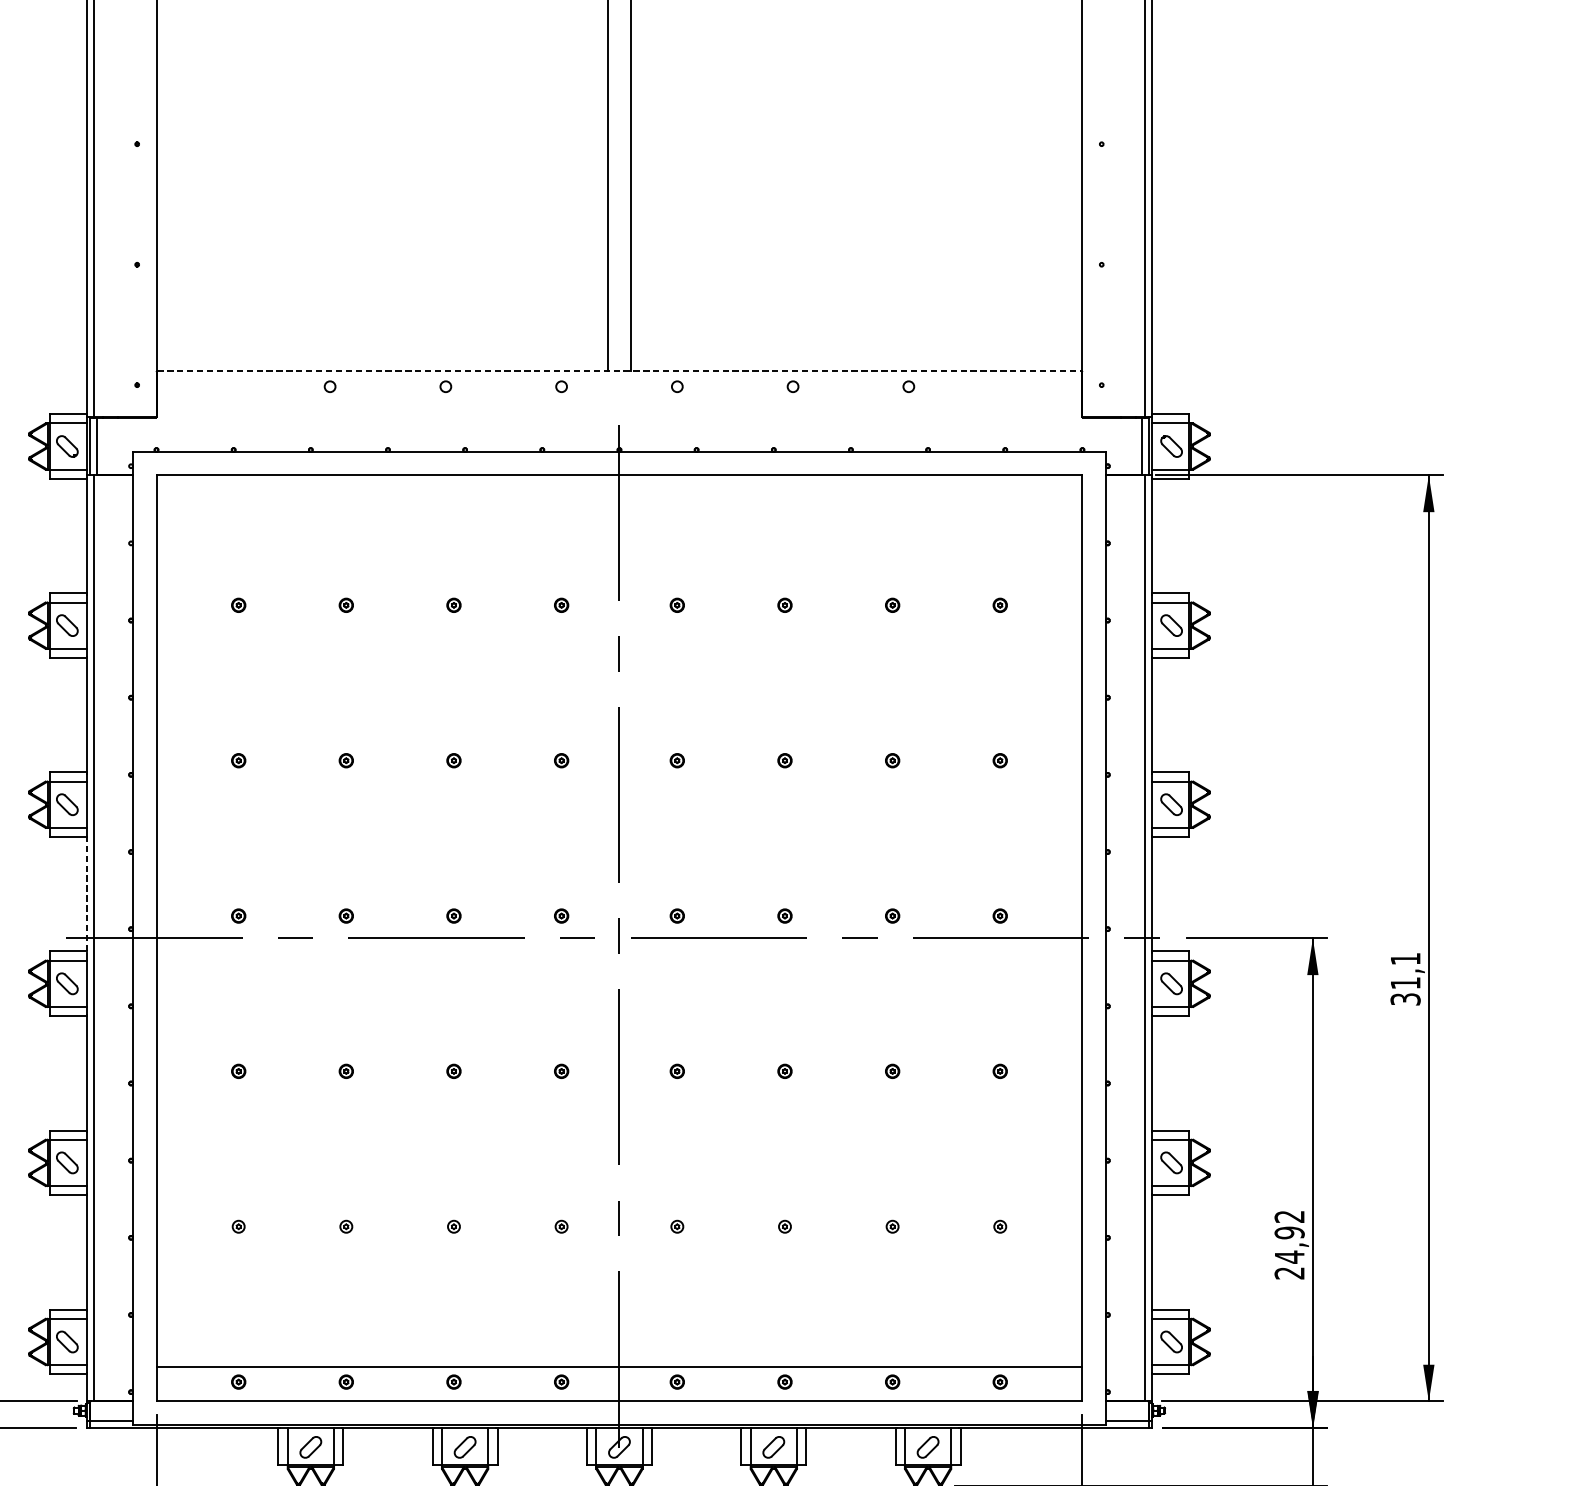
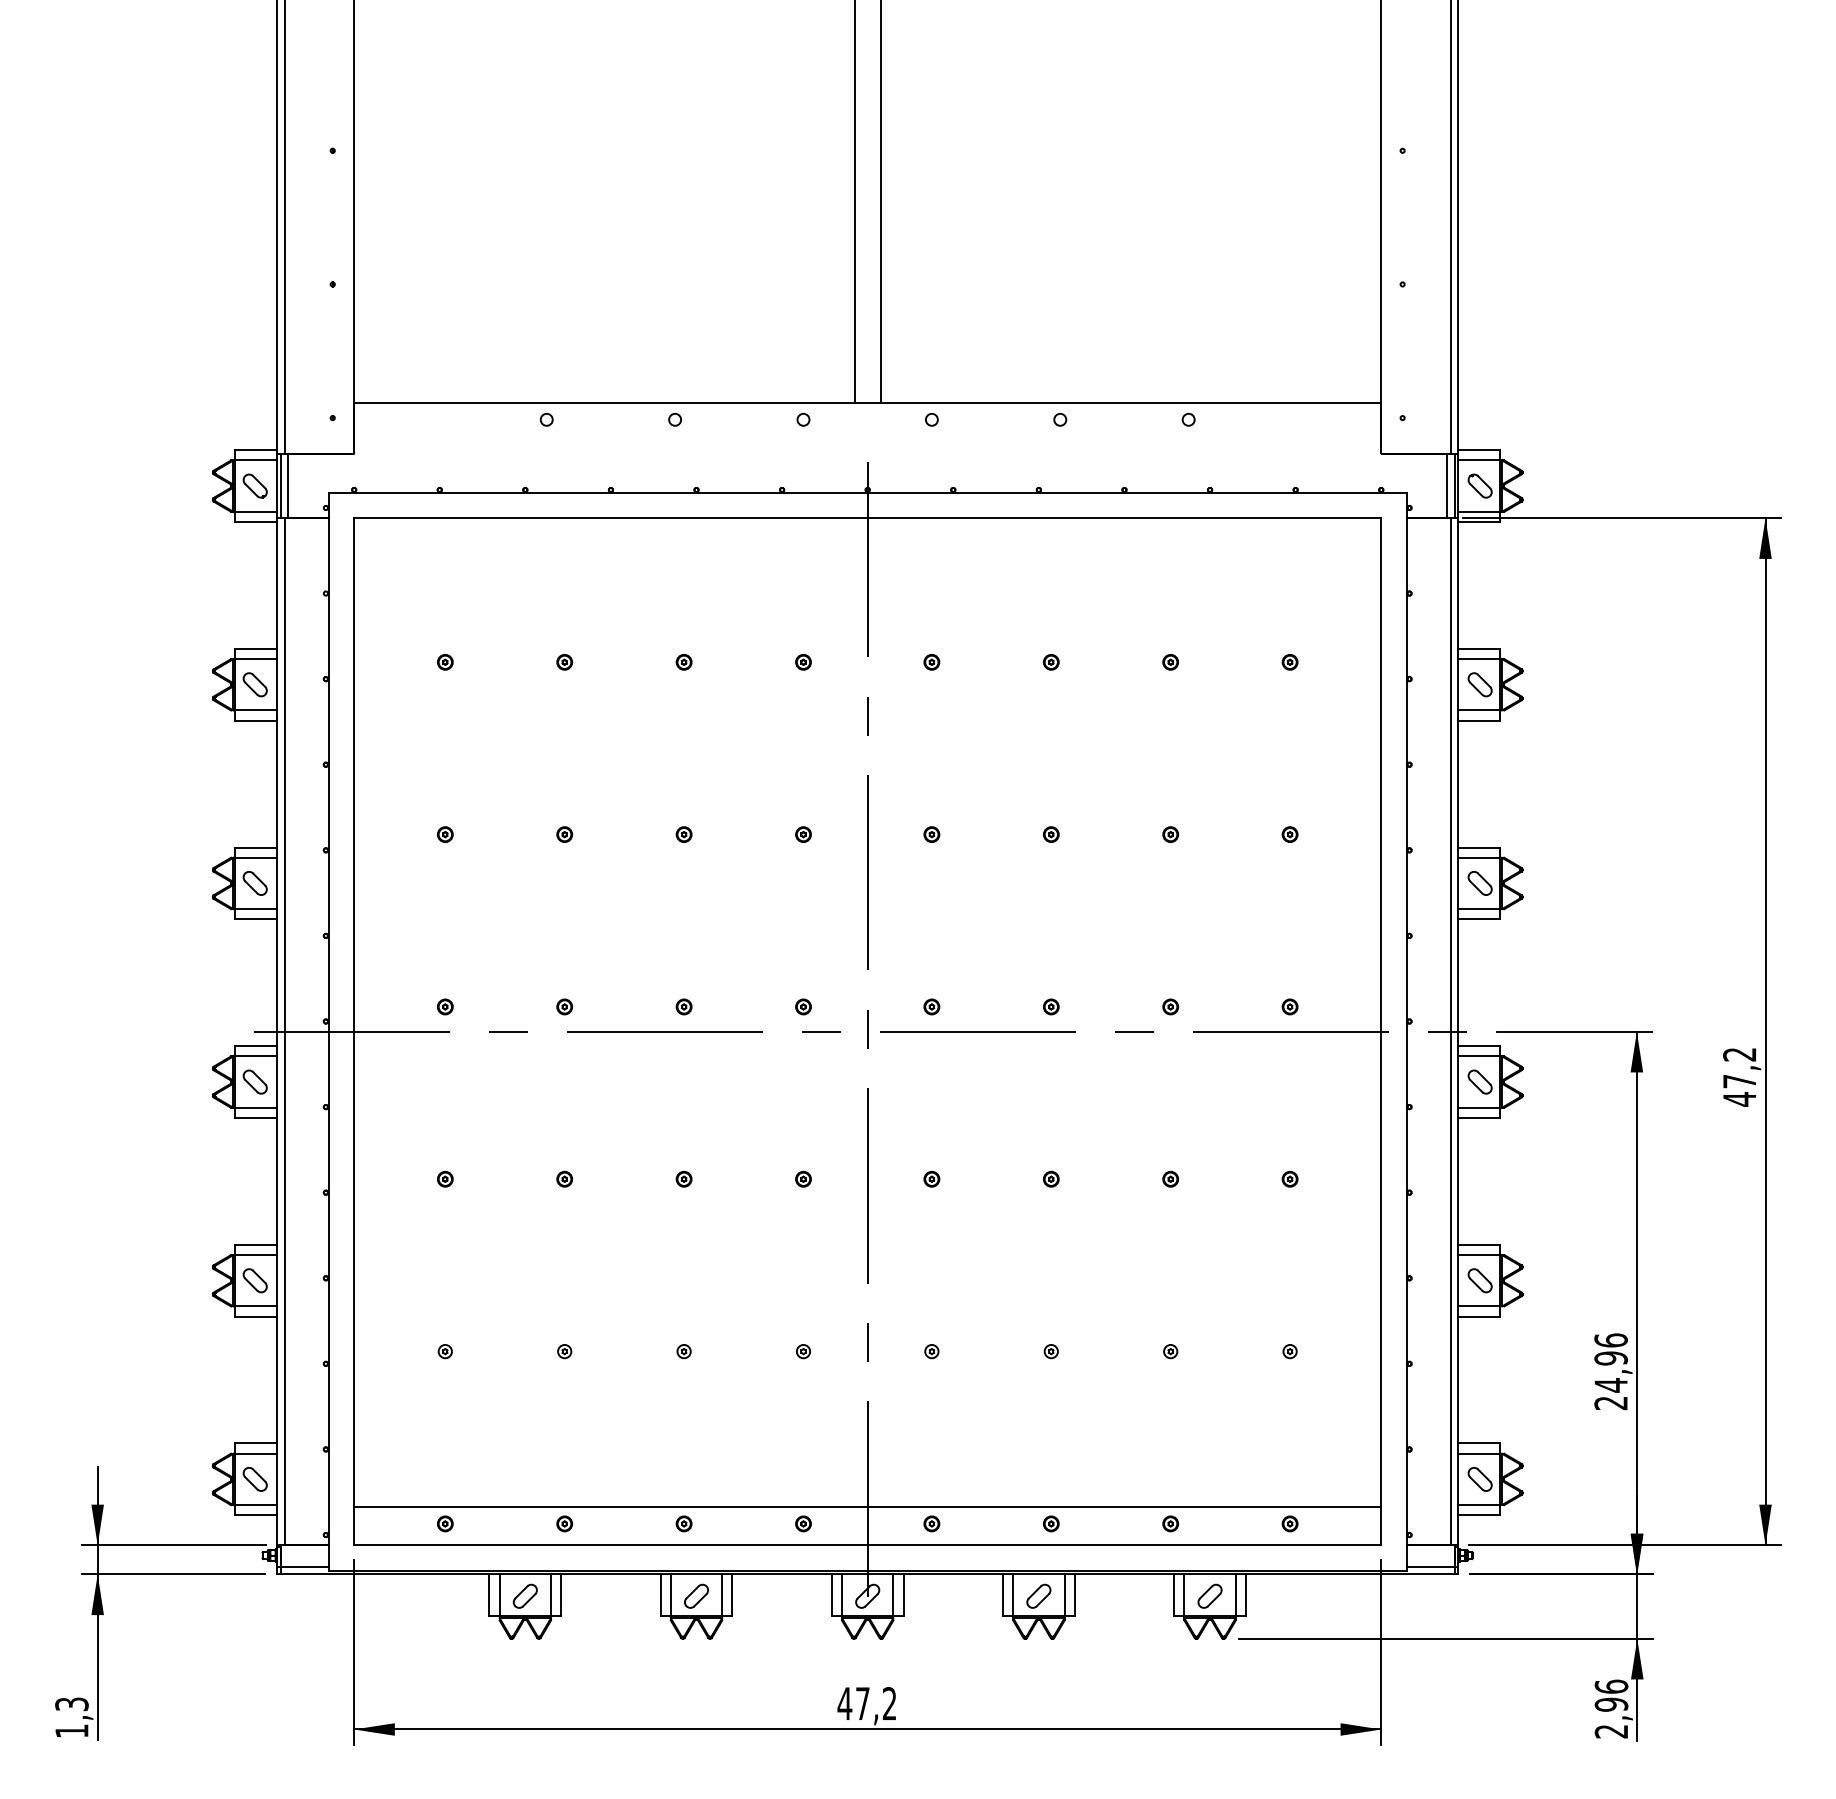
line: (619, 371) -> (867, 402), dashed -> solid
line: (87, 894) -> (277, 982), dashed -> solid
text: (1405, 979) -> (1739, 1077), 31,1 -> 47,2
text: (1289, 1216) -> (1610, 1340), 24,92 -> 24,96

